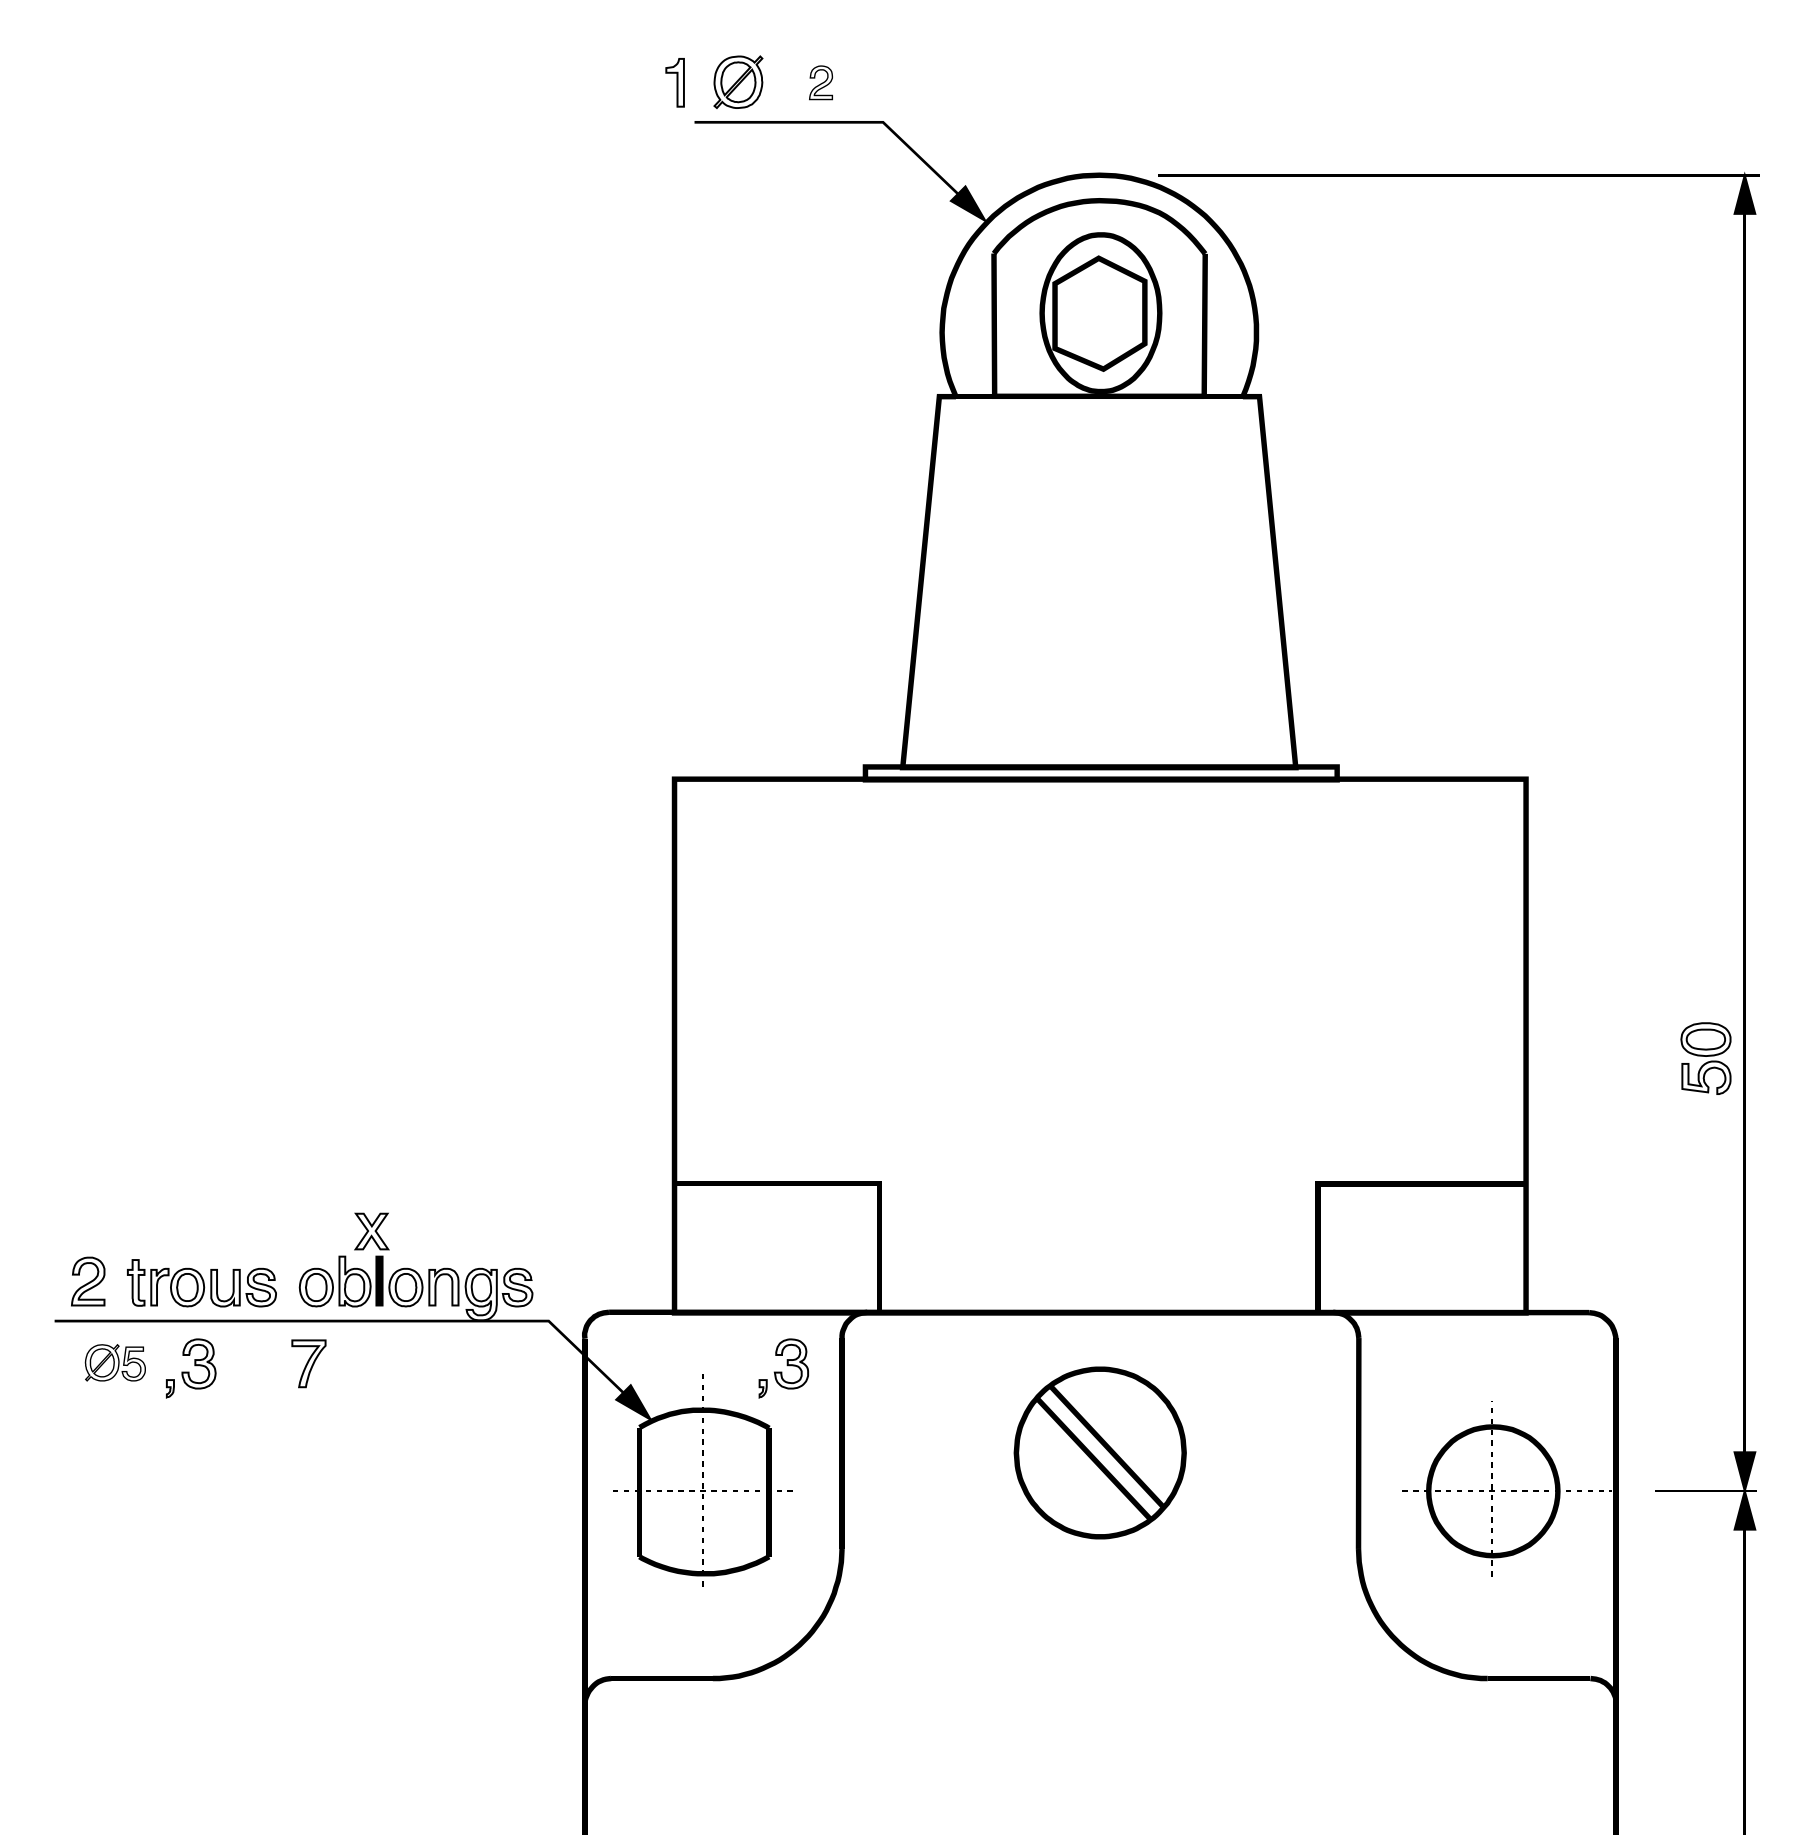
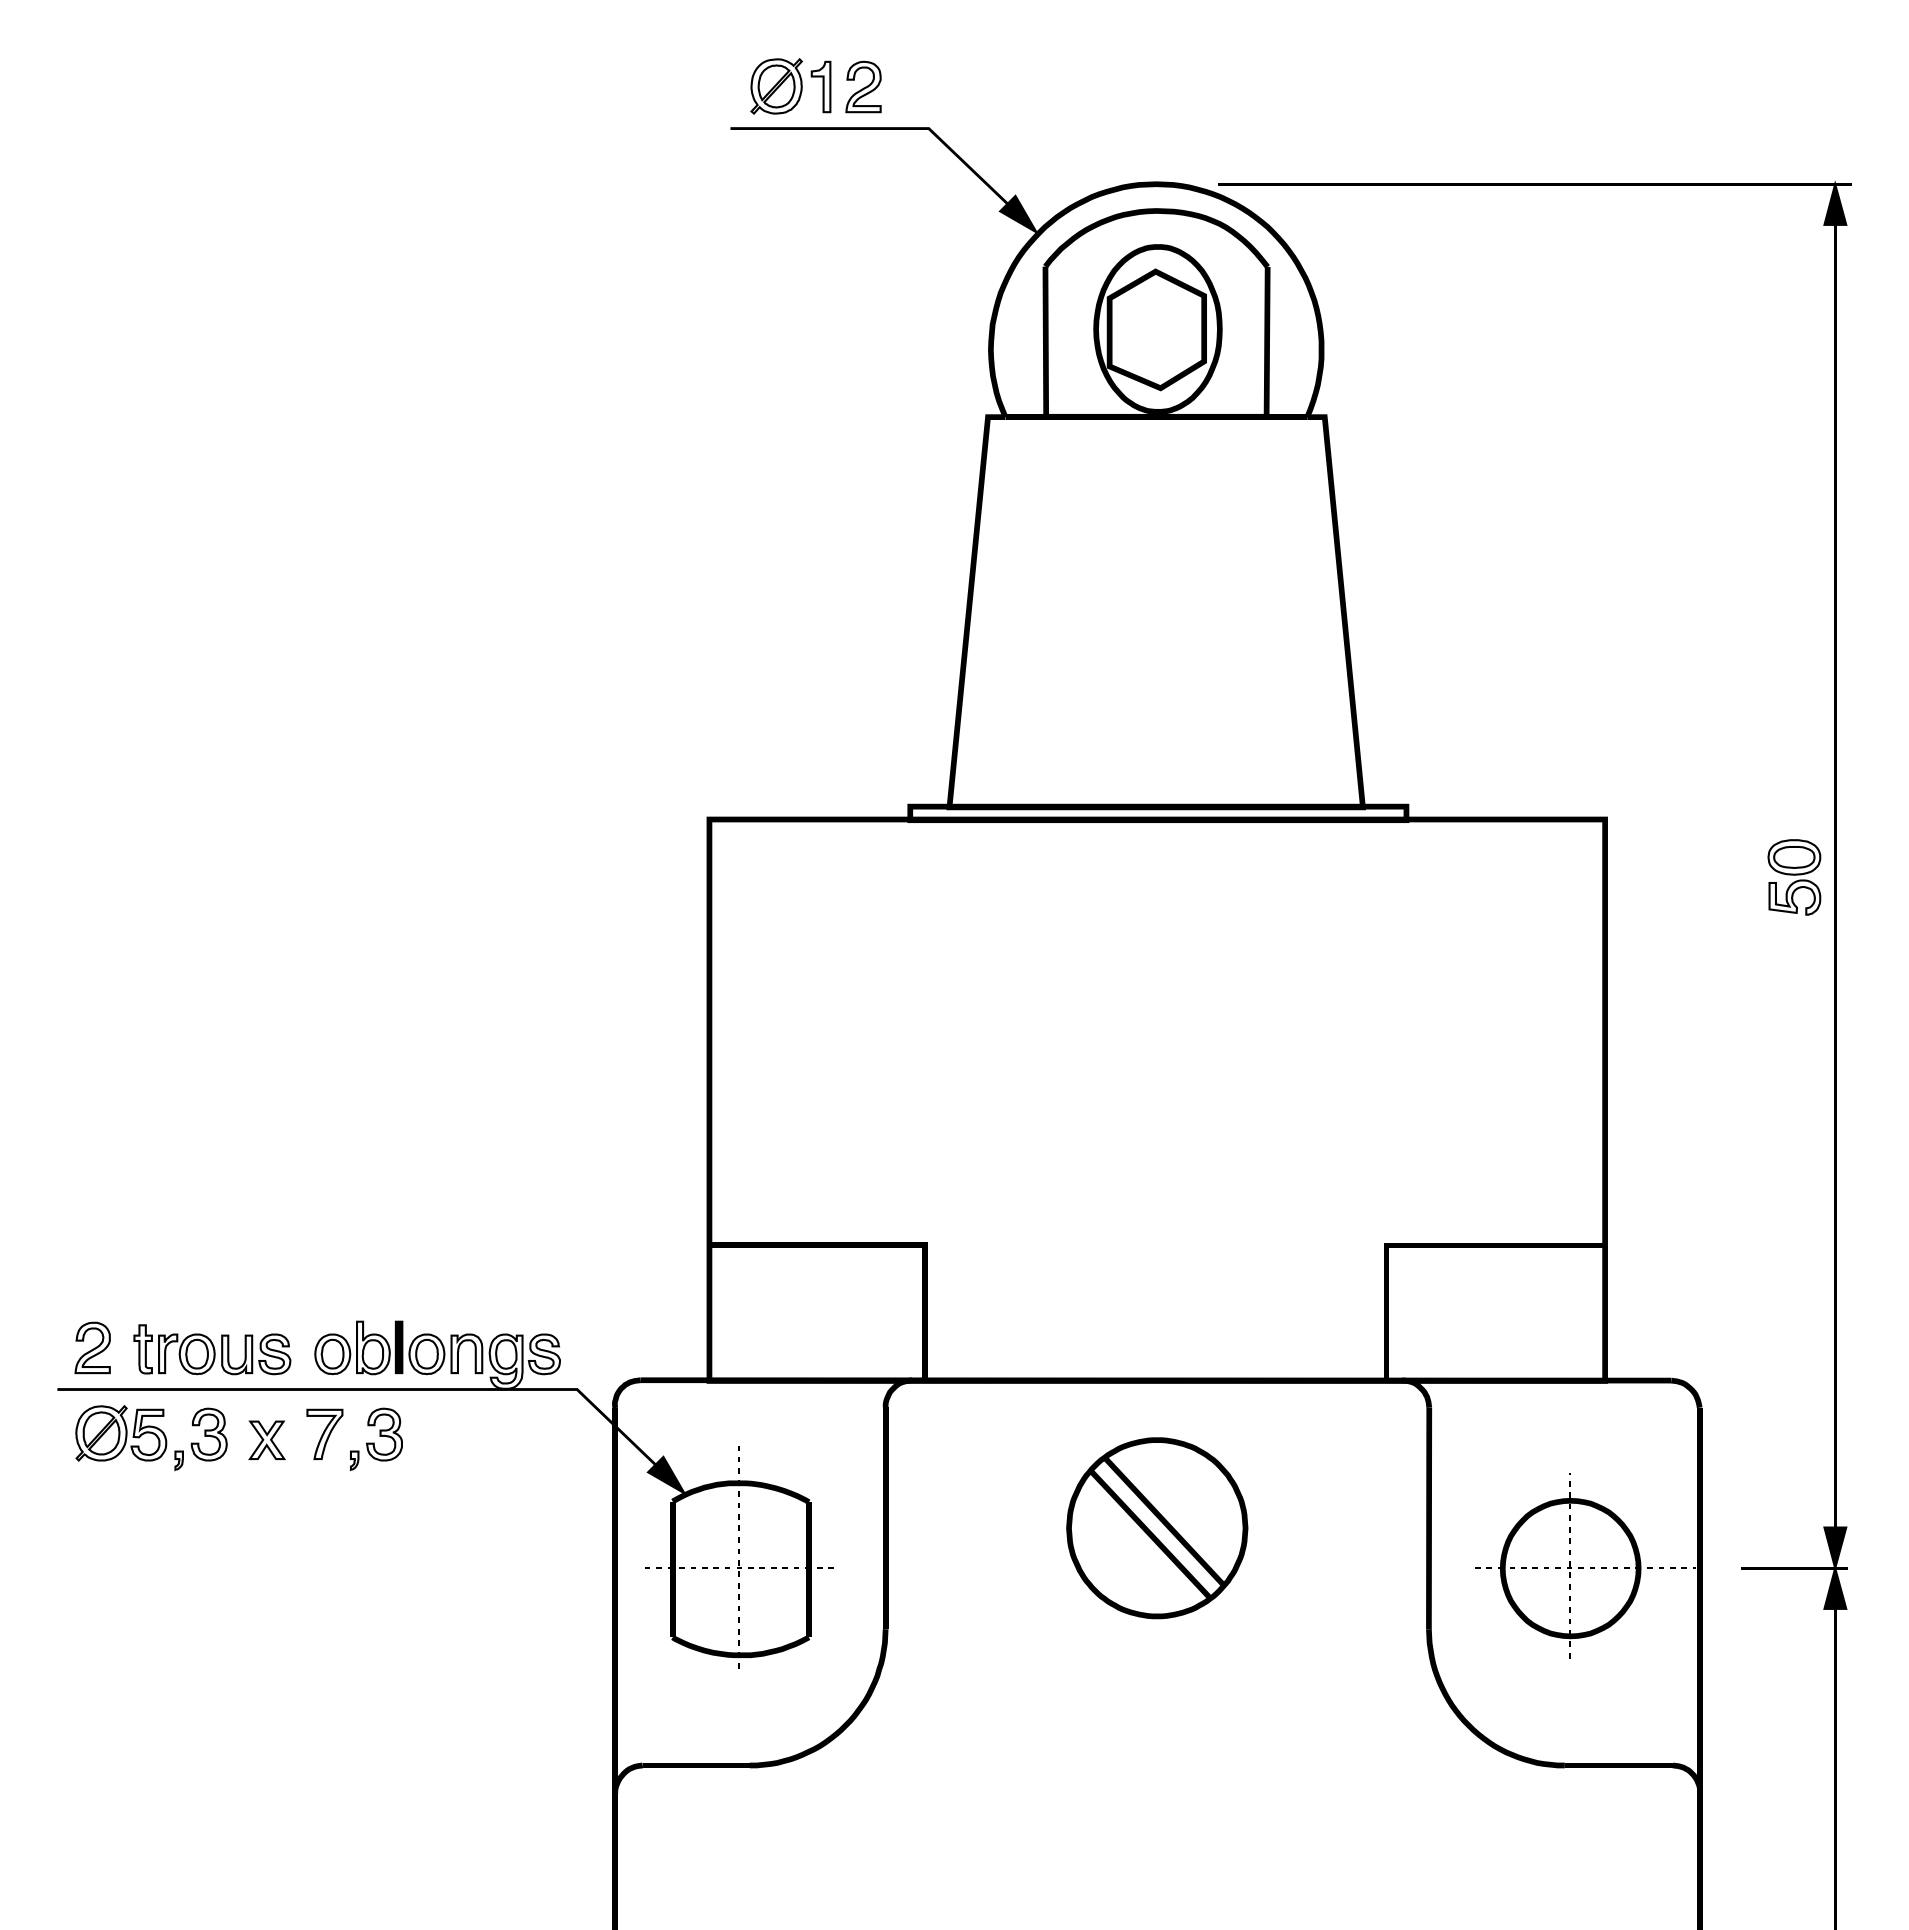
part: (674, 82) -> (820, 86), moved
part: (820, 82) -> (863, 86), size x1.43
part: (1706, 1058) -> (1794, 877), moved
part: (371, 1230) -> (266, 1439), moved
part: (115, 1362) -> (121, 1433), size x1.43
part: (783, 1368) -> (376, 1439), moved

